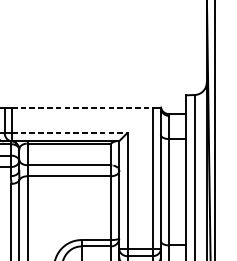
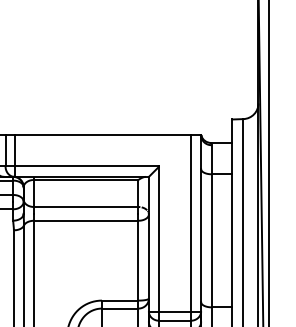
line: (82, 108) -> (103, 135), dashed -> solid
line: (70, 132) -> (87, 166), dashed -> solid

